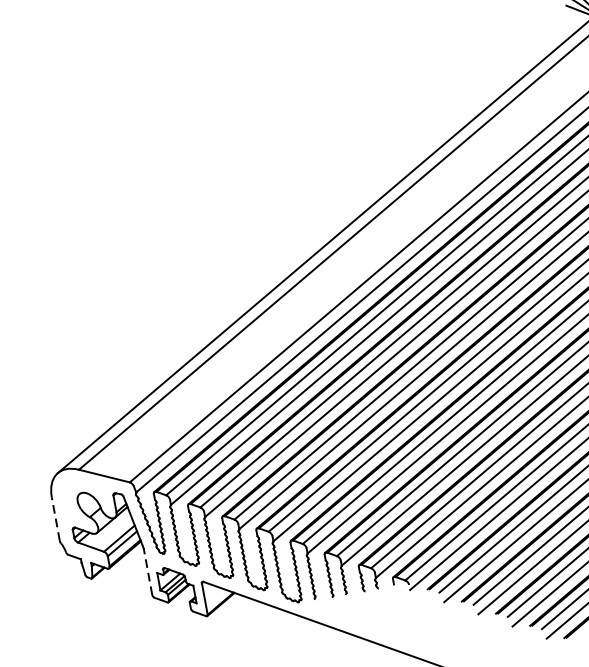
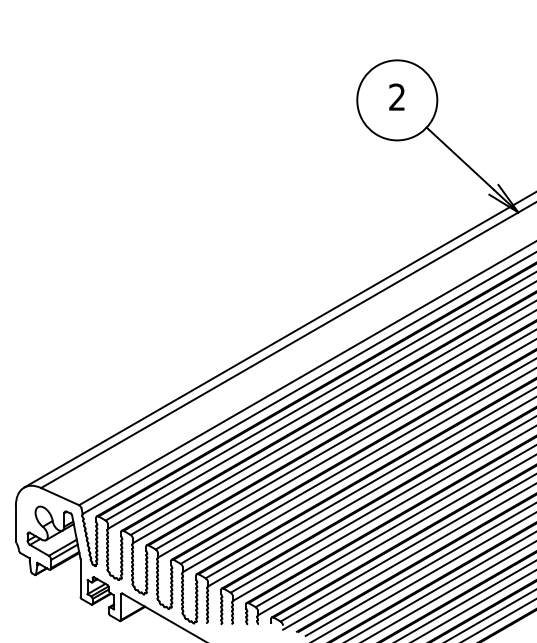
line: (55, 519) -> (15, 523), dashed -> solid
line: (147, 571) -> (80, 577), dashed -> solid

